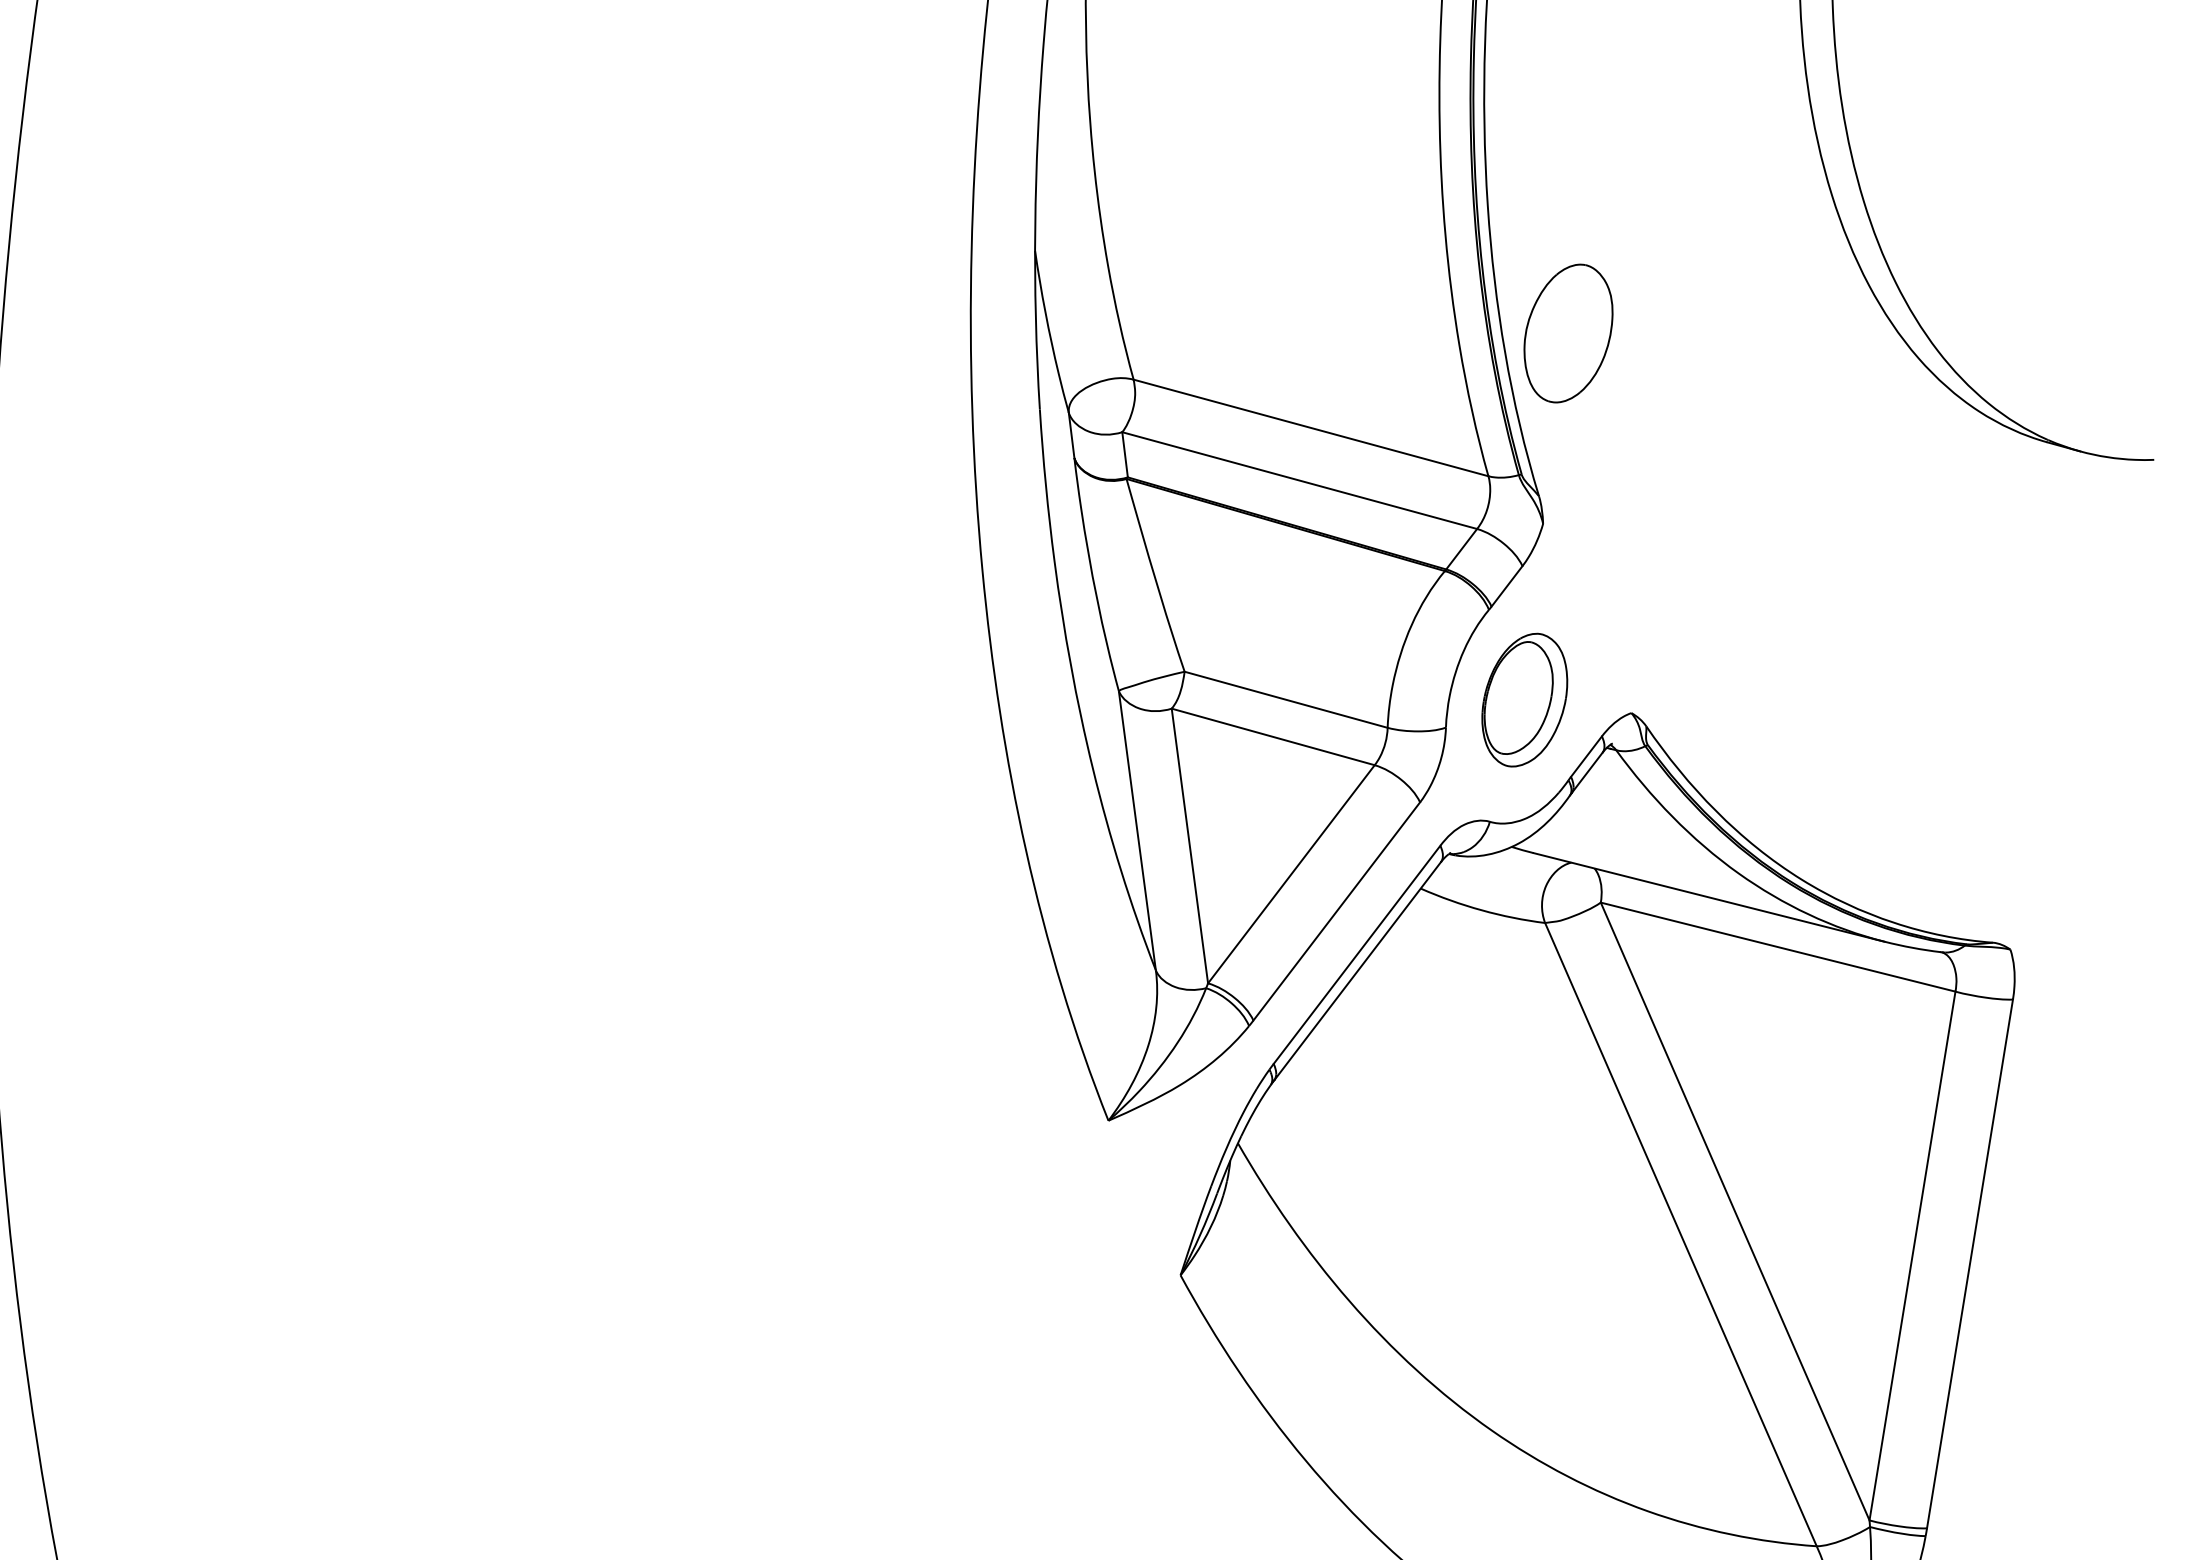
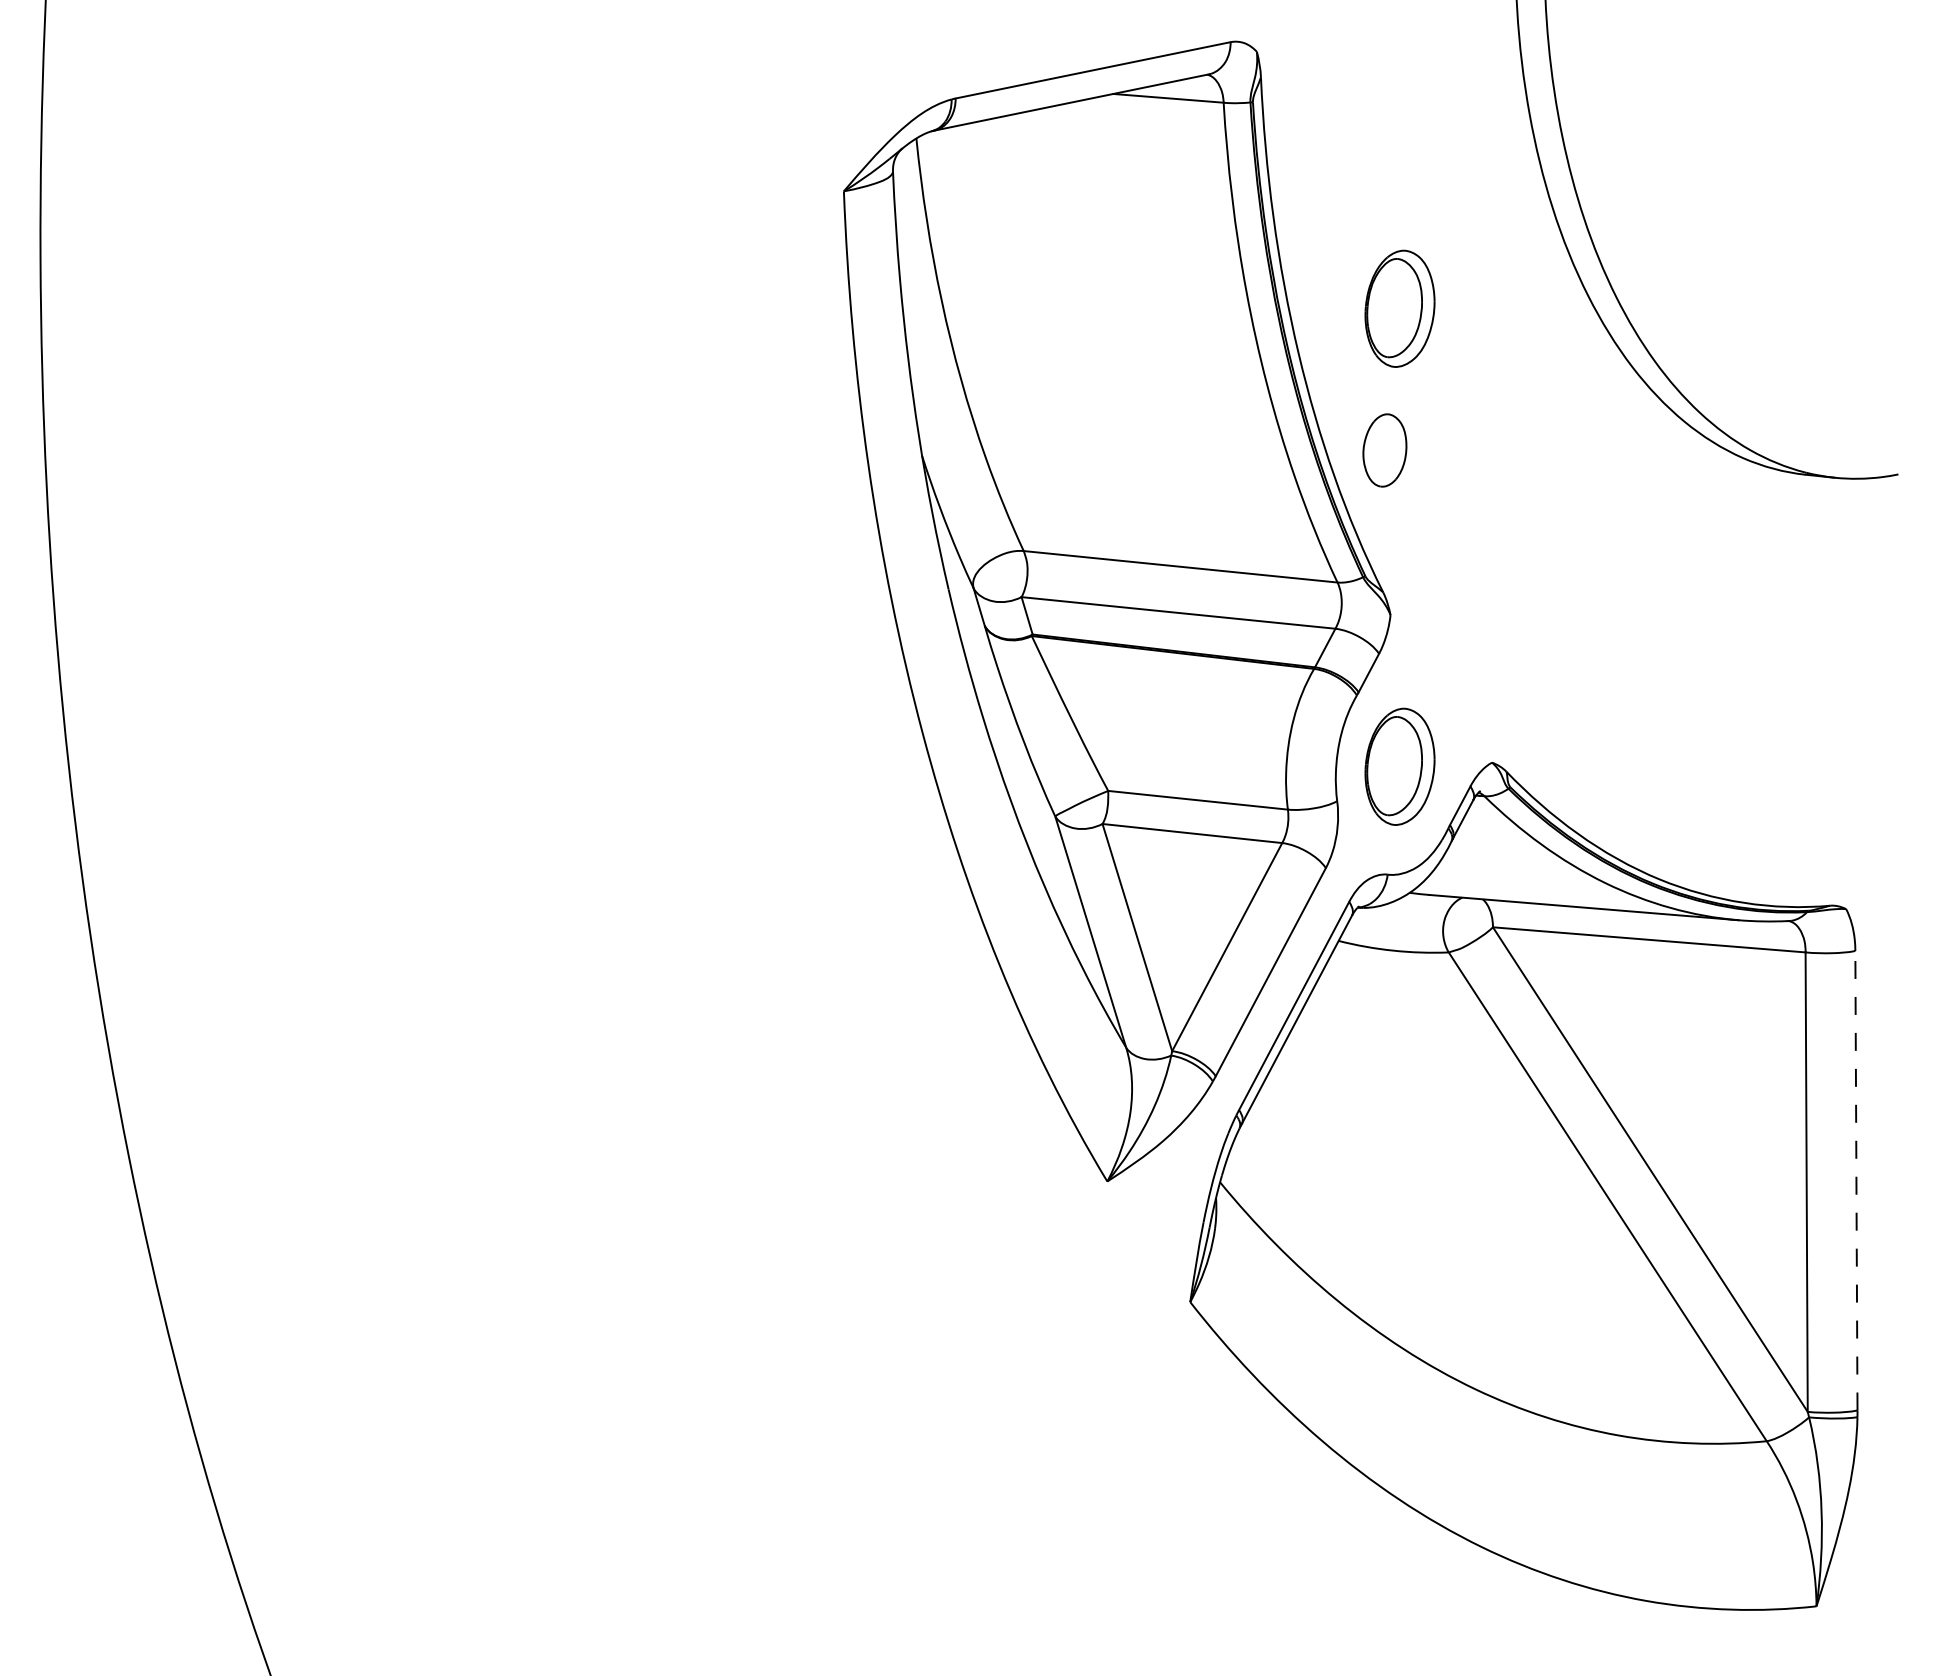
part: (1612, 173) -> (1399, 308), added
part: (1567, 333) -> (1384, 450), size x0.6
line: (1970, 1263) -> (1856, 1180), solid -> dashed

